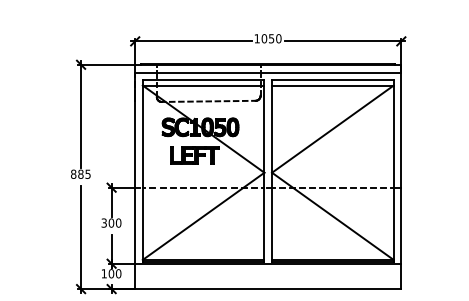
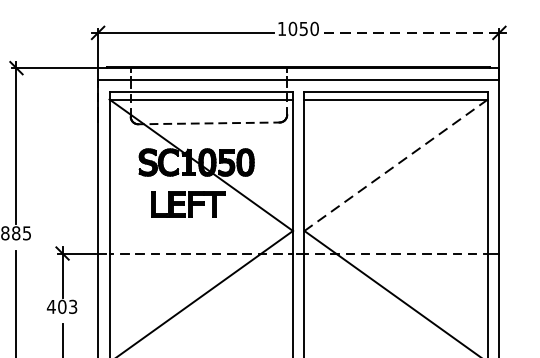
line: (343, 41) -> (412, 33), solid -> dashed
line: (332, 129) -> (395, 165), solid -> dashed
text: (111, 222) -> (62, 306), 300 -> 403

